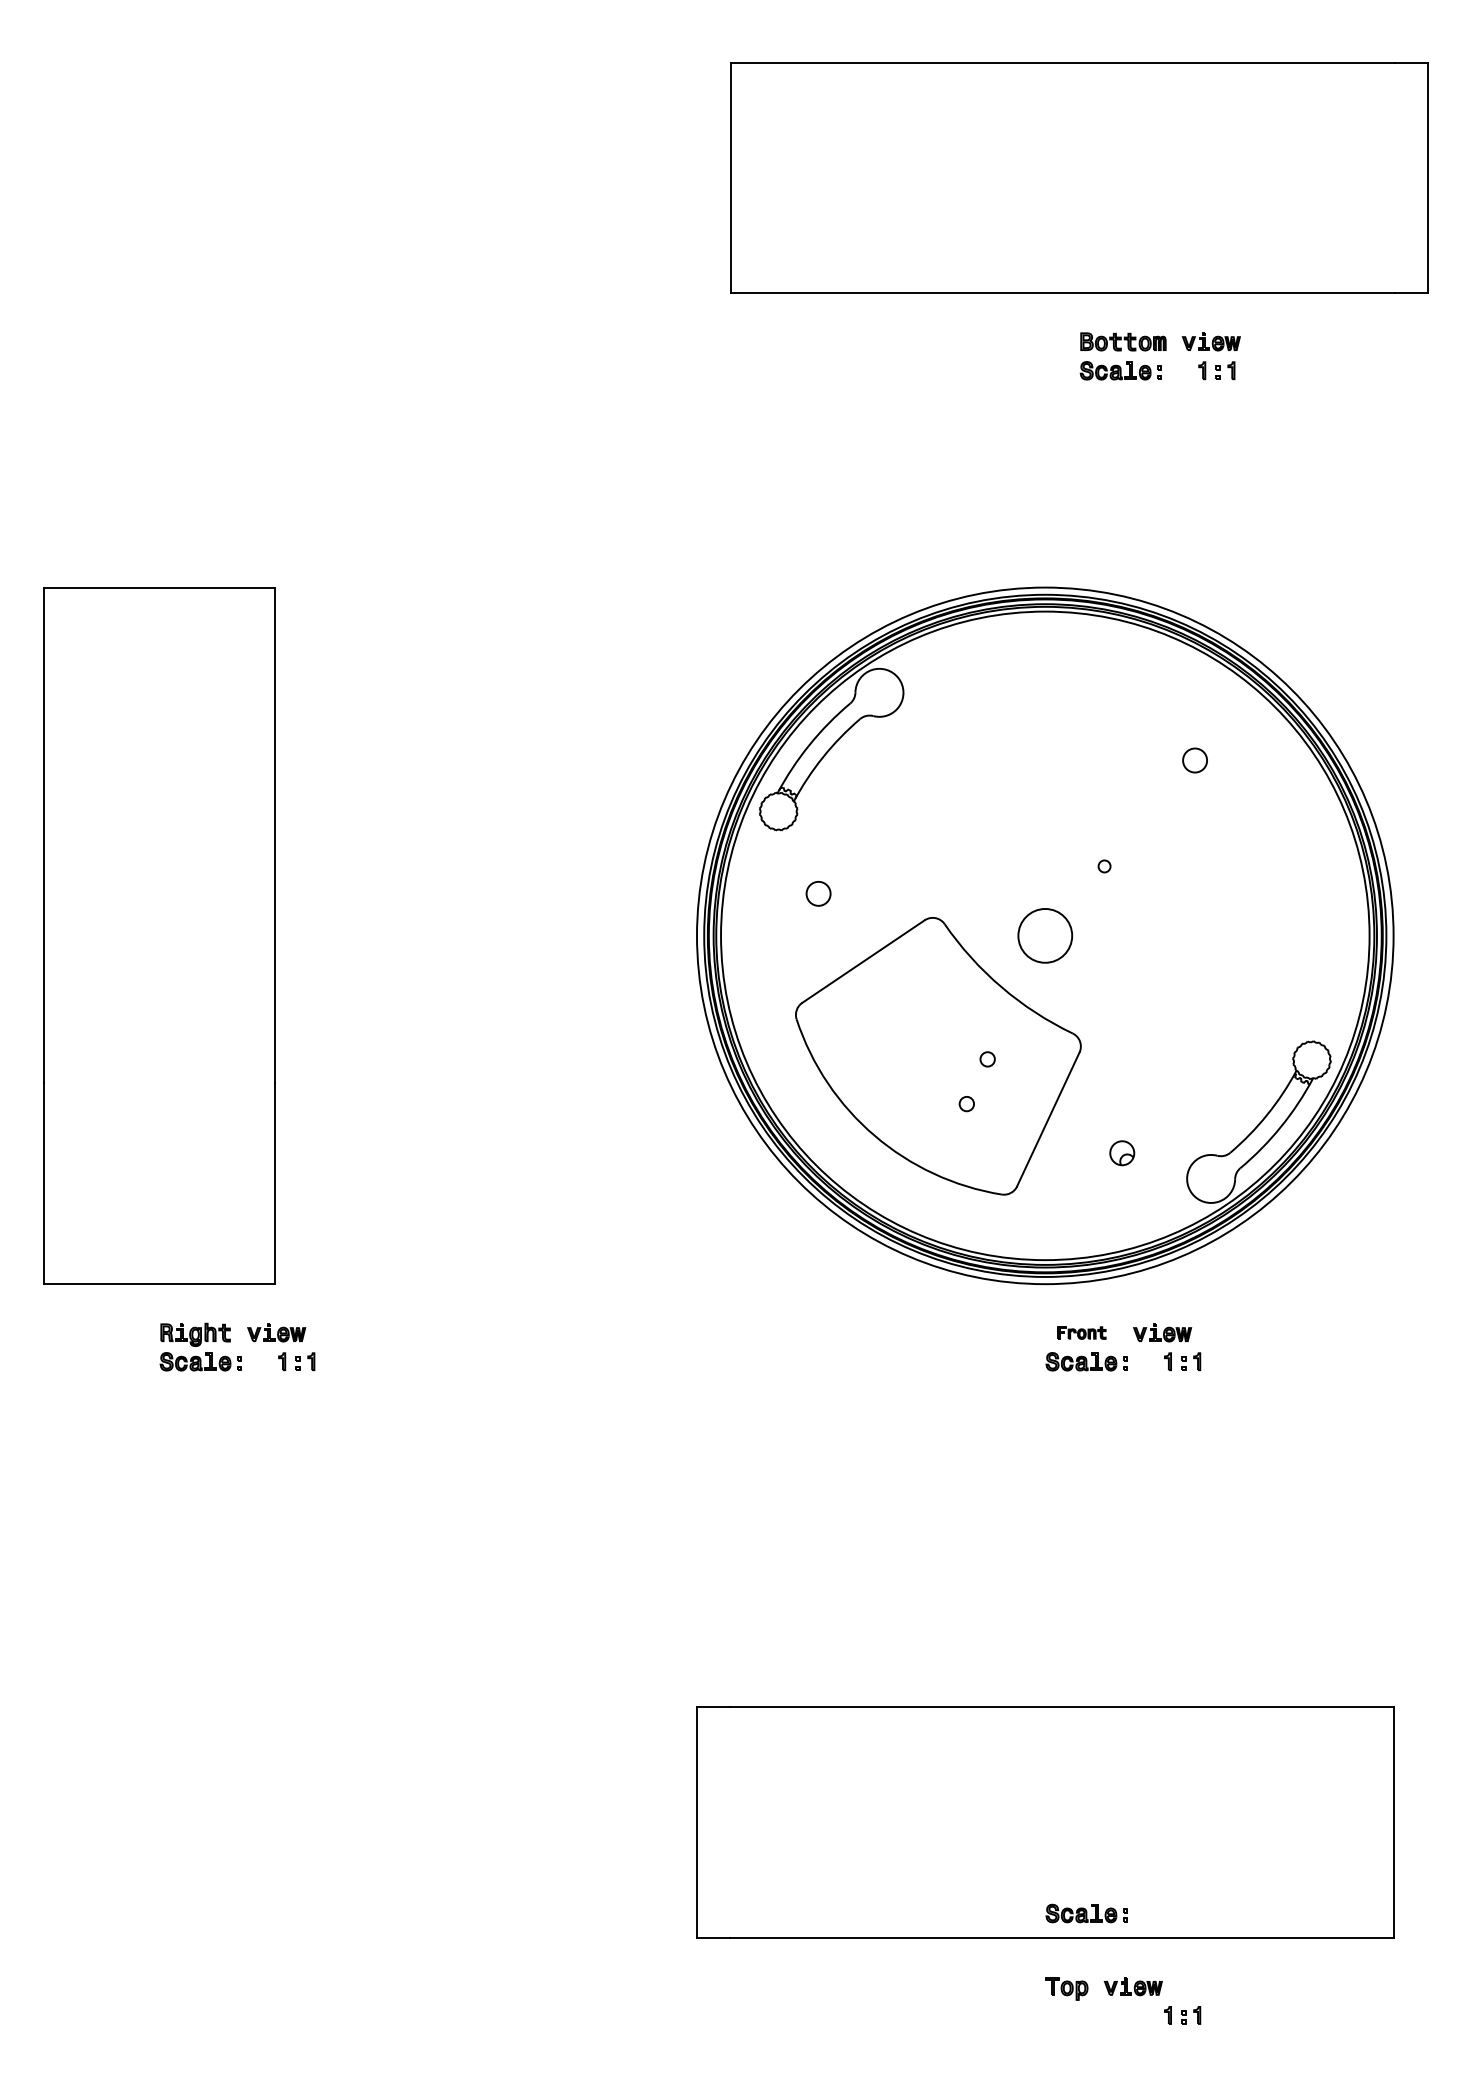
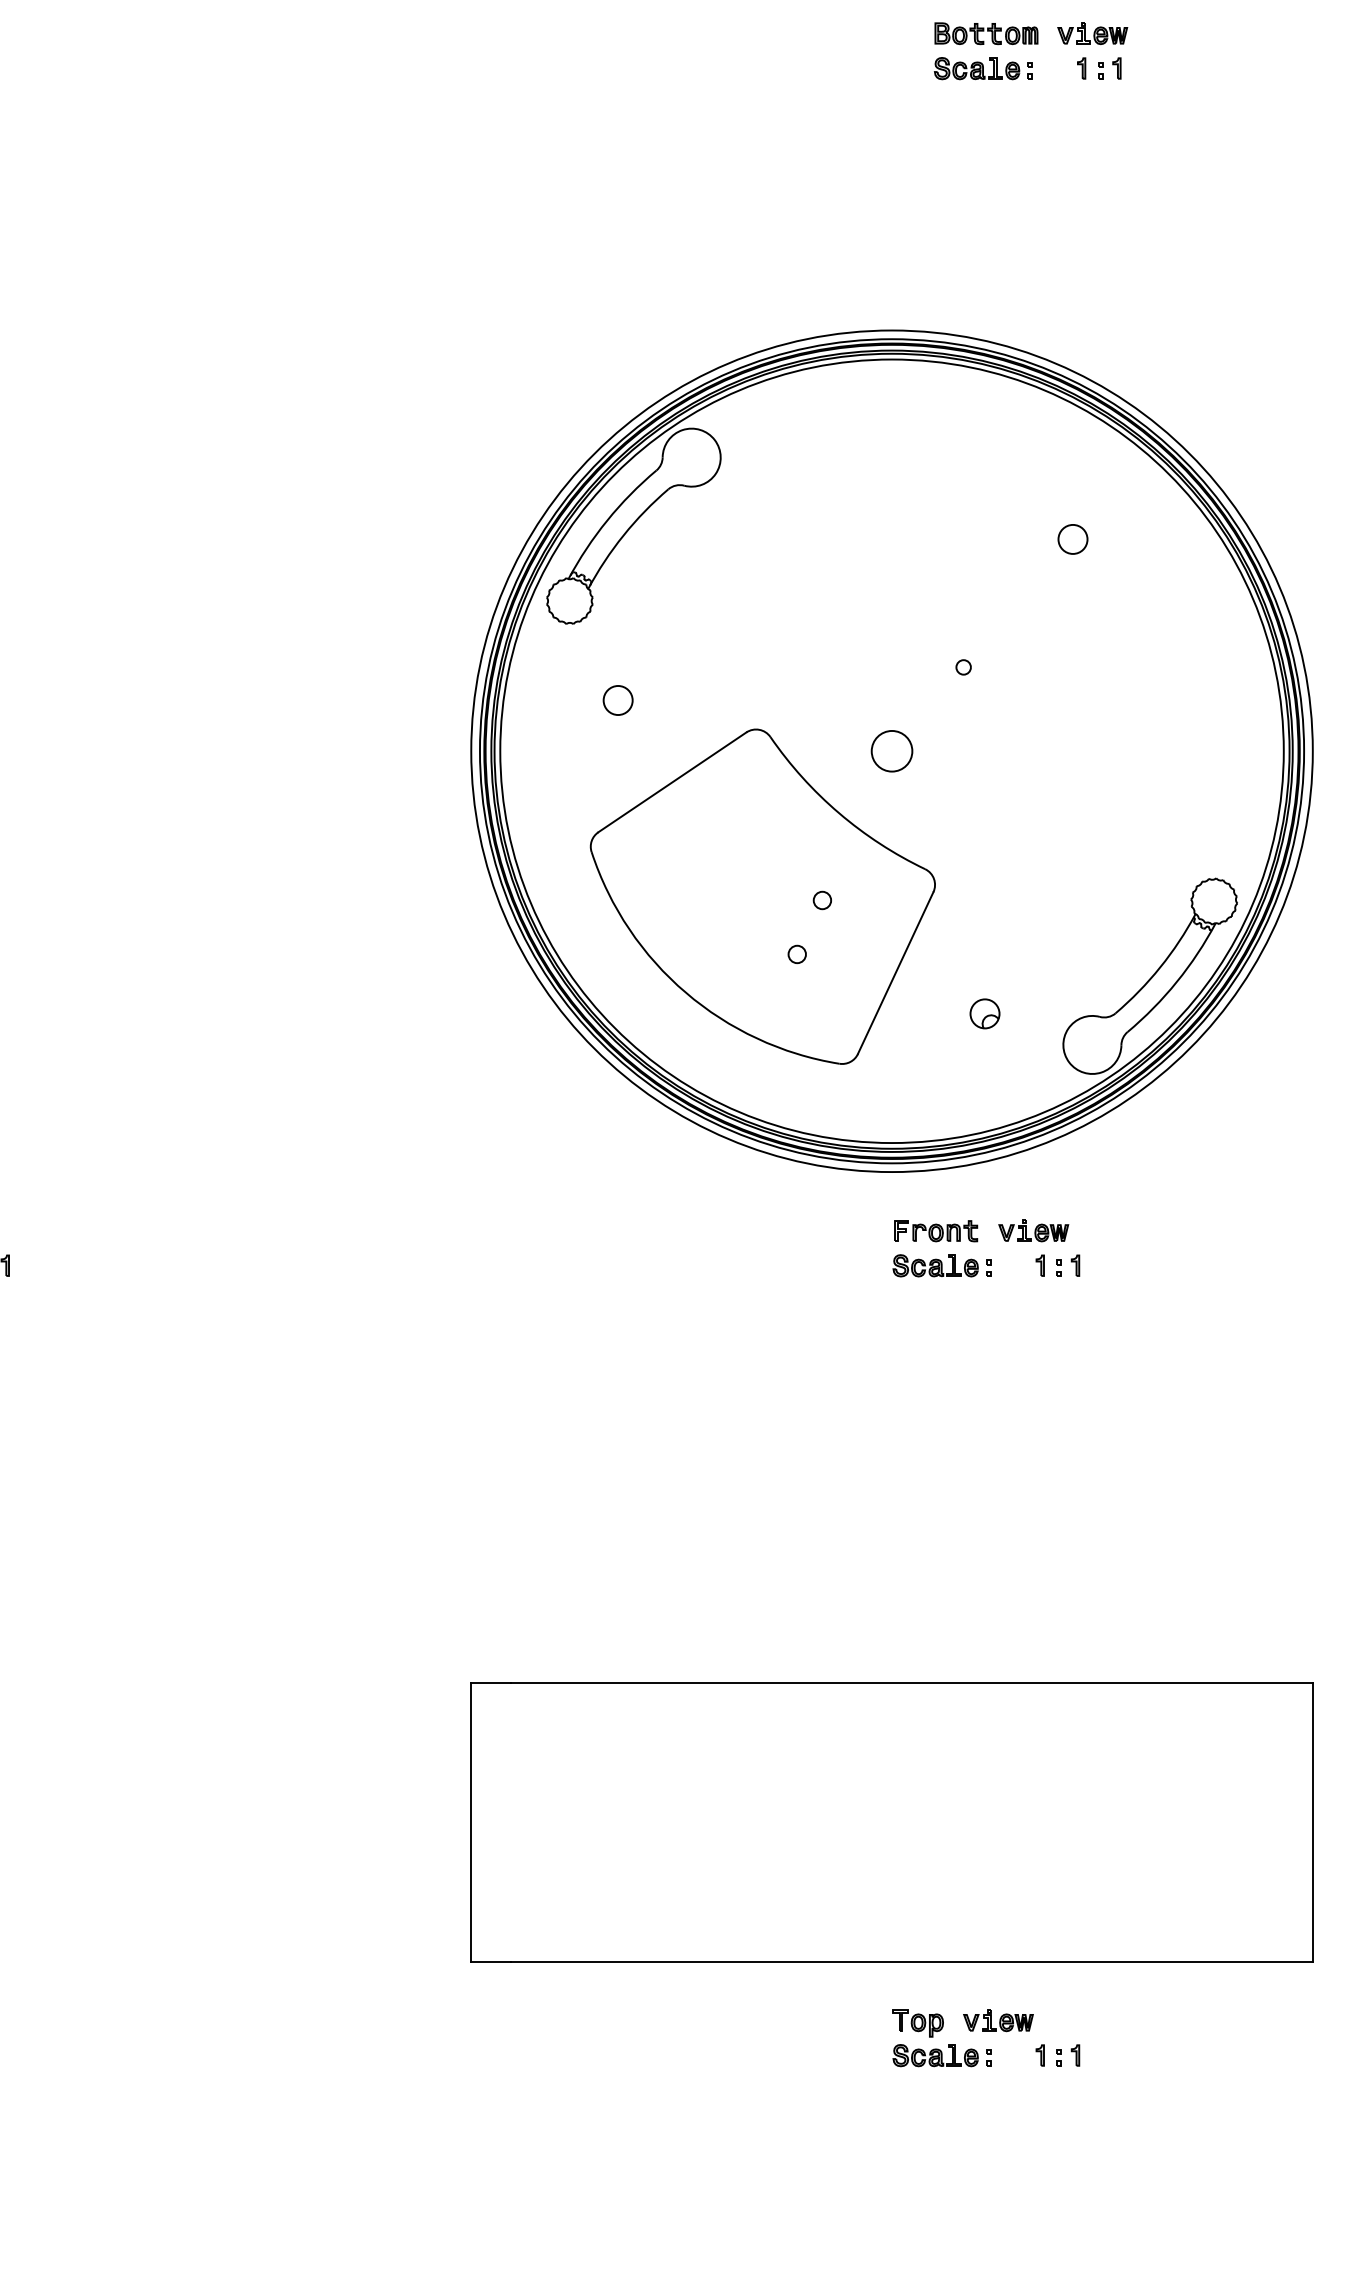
circle: (1045, 935) -> (892, 750), size x0.62
part: (1081, 1332) -> (935, 1230), size x1.43
part: (1086, 1913) -> (941, 2055), moved

